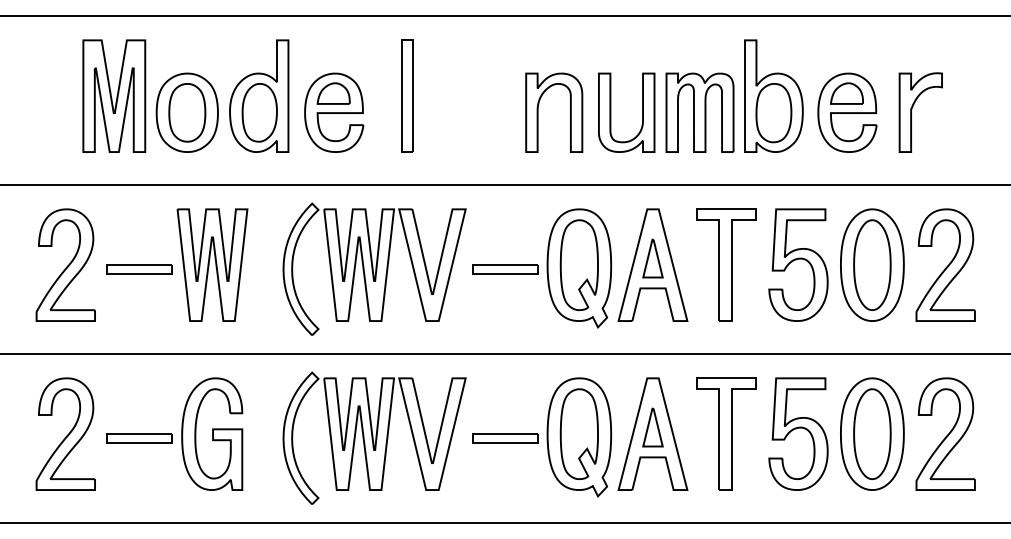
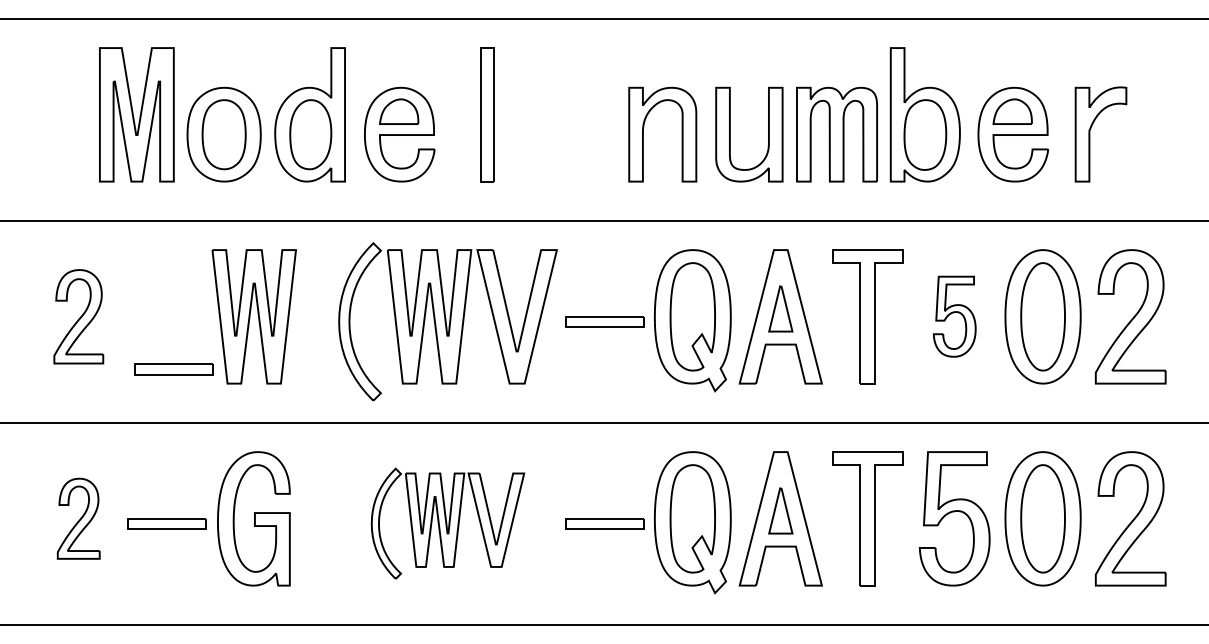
part: (65, 264) -> (78, 316), size x0.7
part: (798, 264) -> (954, 316), size x0.6
part: (139, 269) -> (174, 369), moved
part: (65, 433) -> (78, 518), size x0.6
part: (374, 437) -> (447, 522), size x0.7

